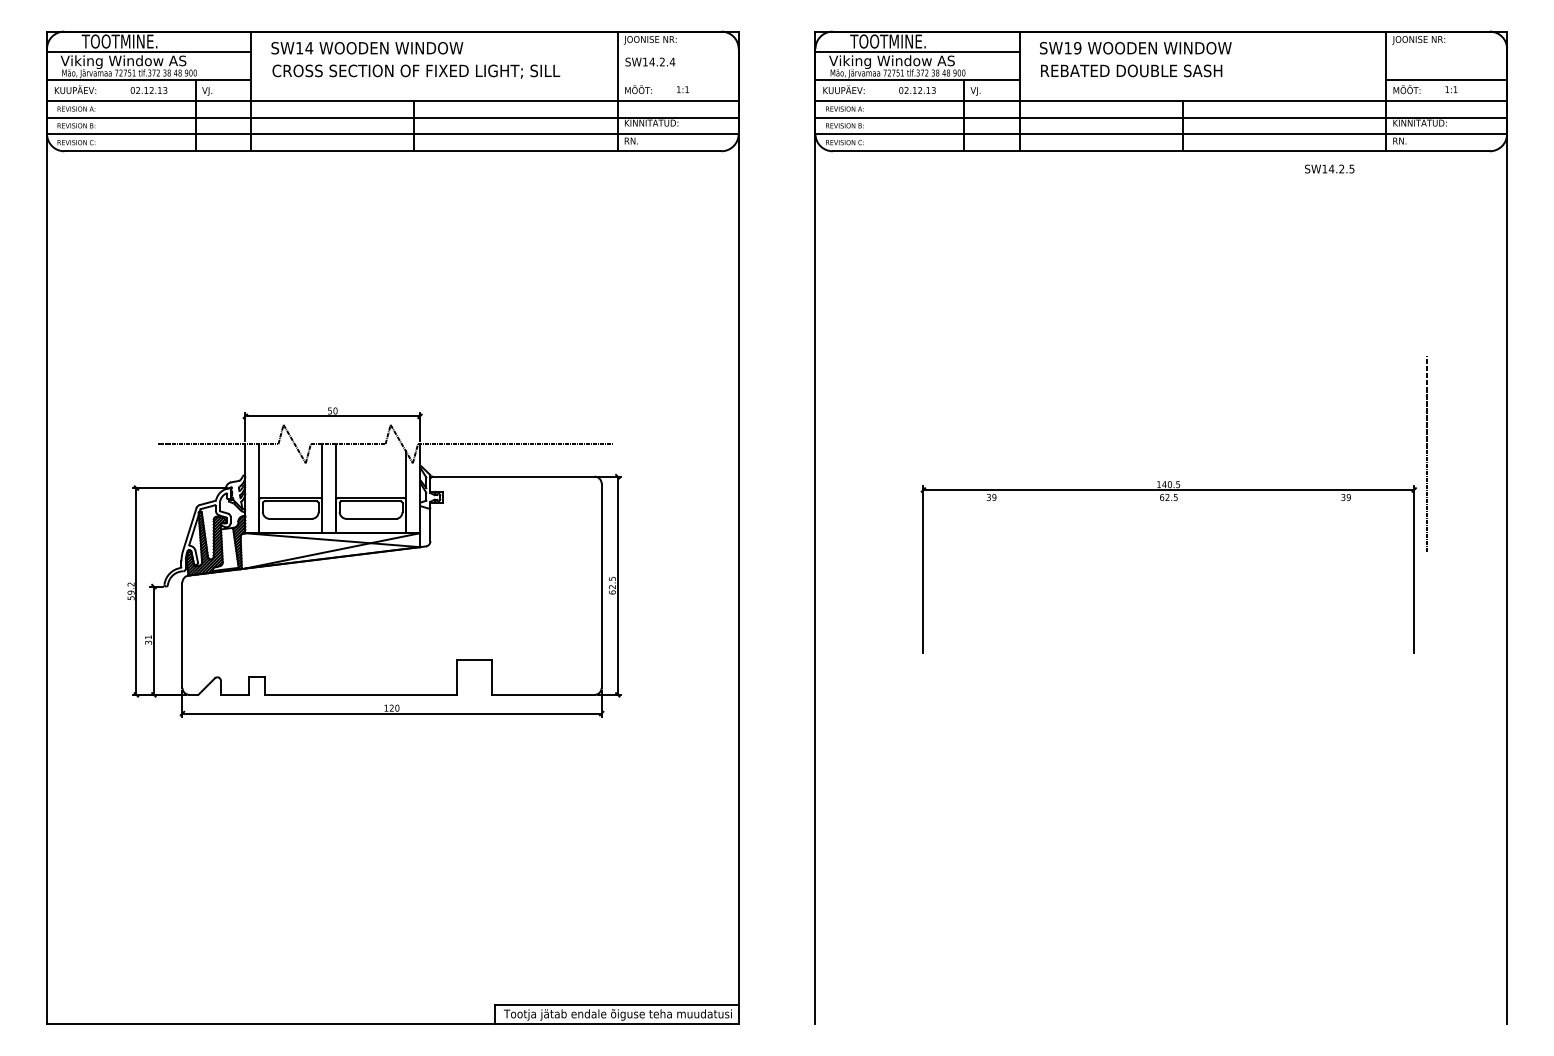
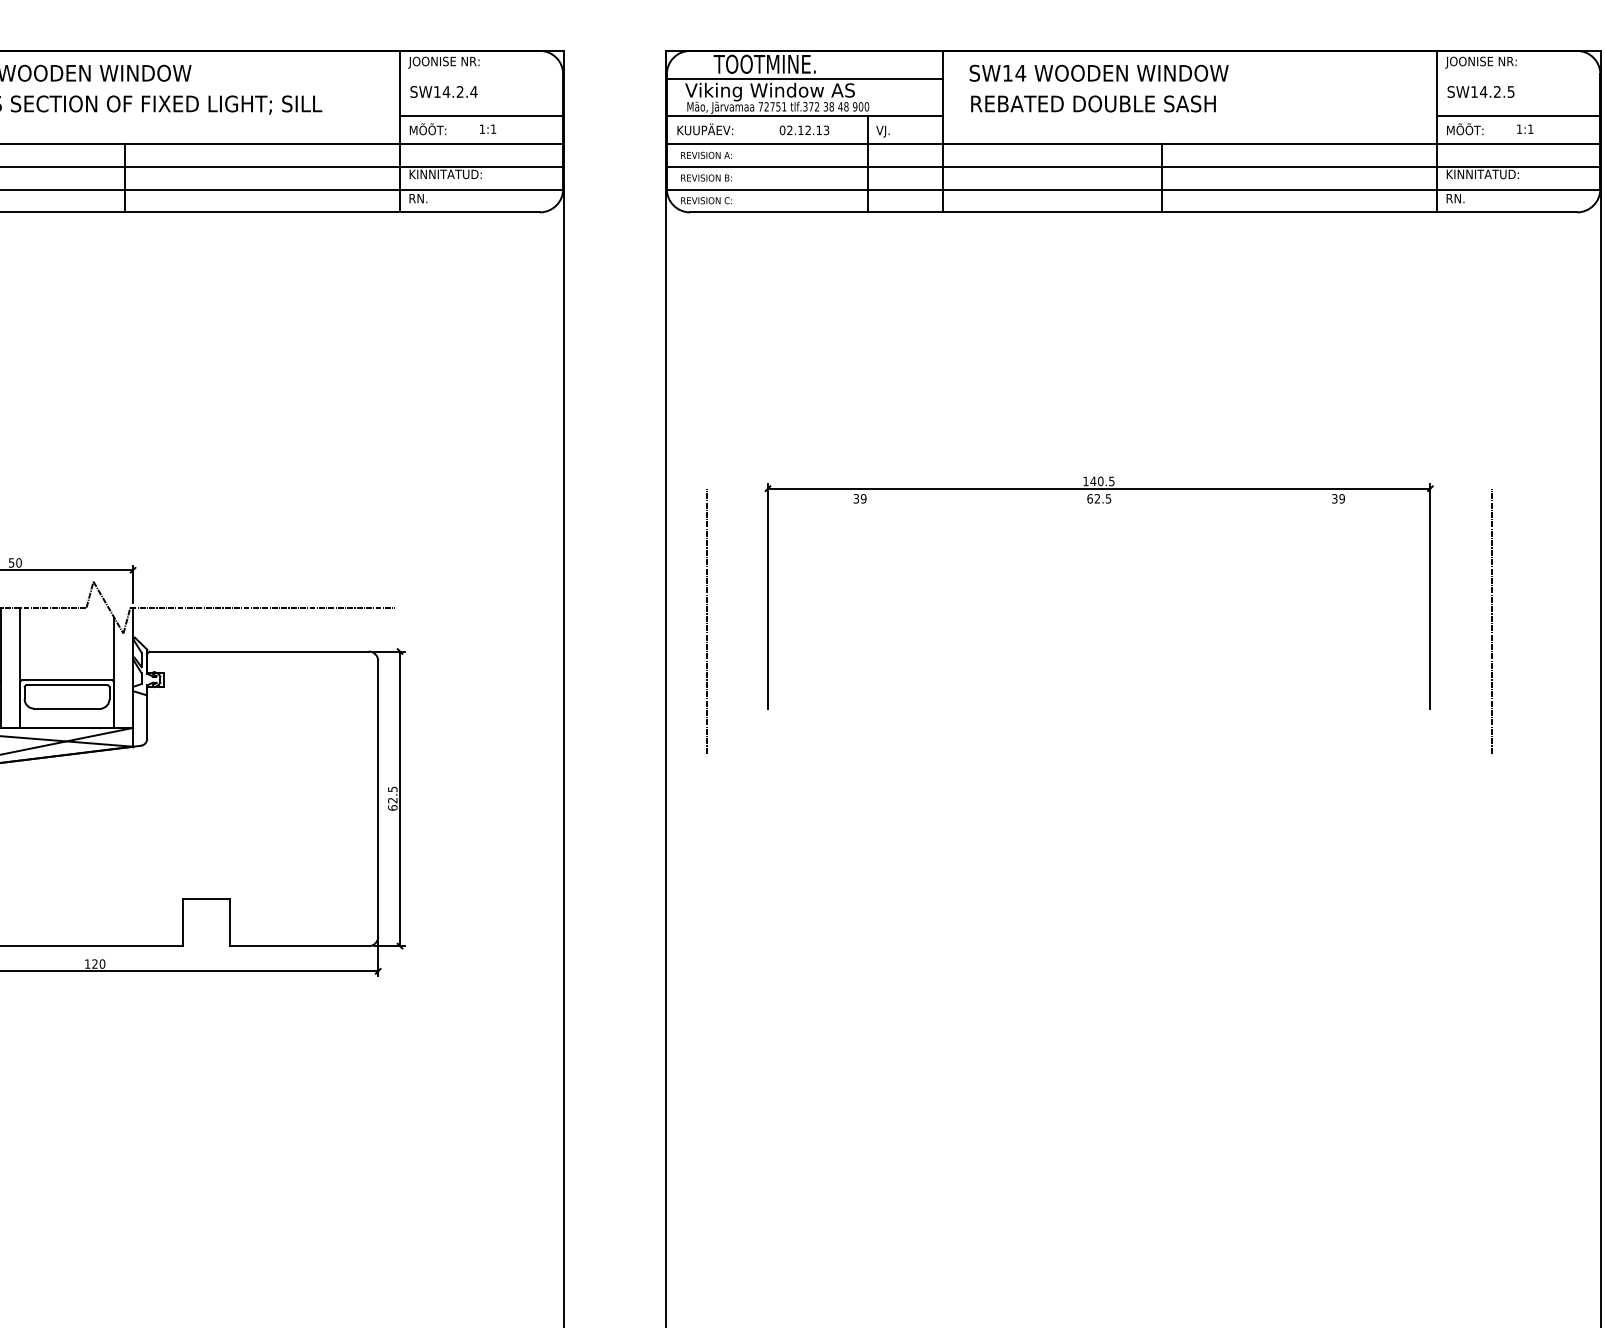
text: (1077, 48) -> (1020, 73), SW19 -> SW14
line: (677, 80) -> (480, 116), added
text: (1329, 168) -> (1480, 91), moved
line: (845, 454) -> (707, 621), added
part: (1168, 500) -> (1098, 502), moved

